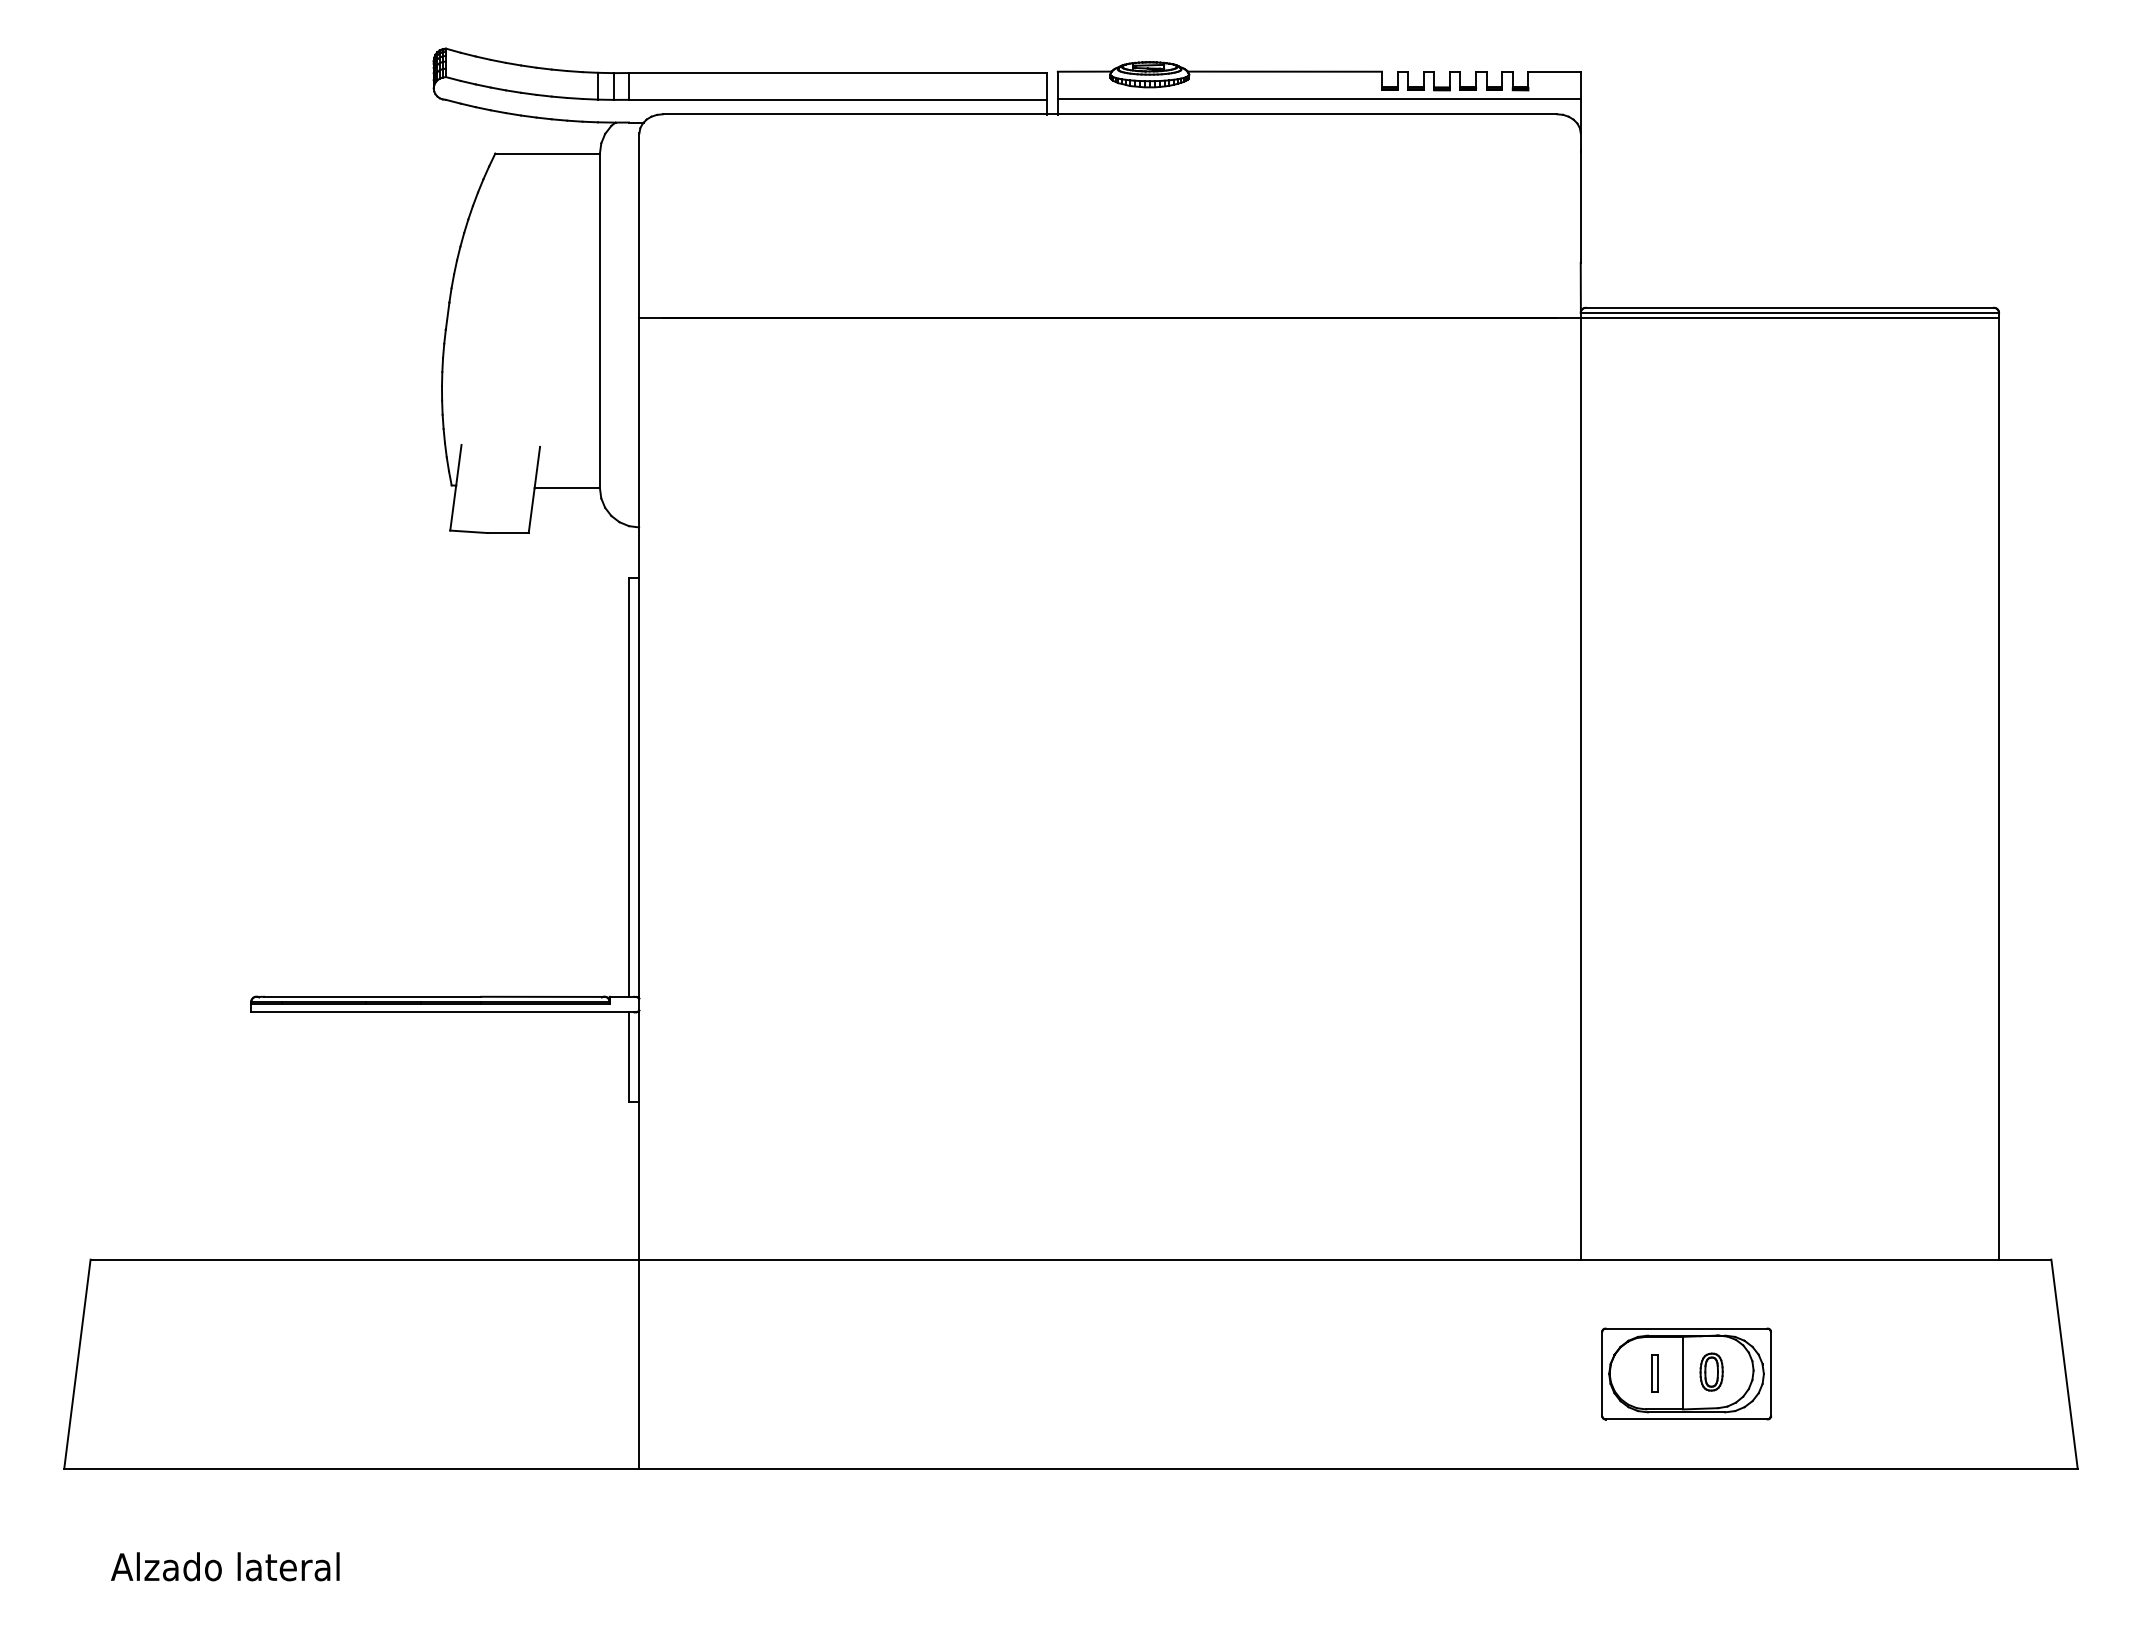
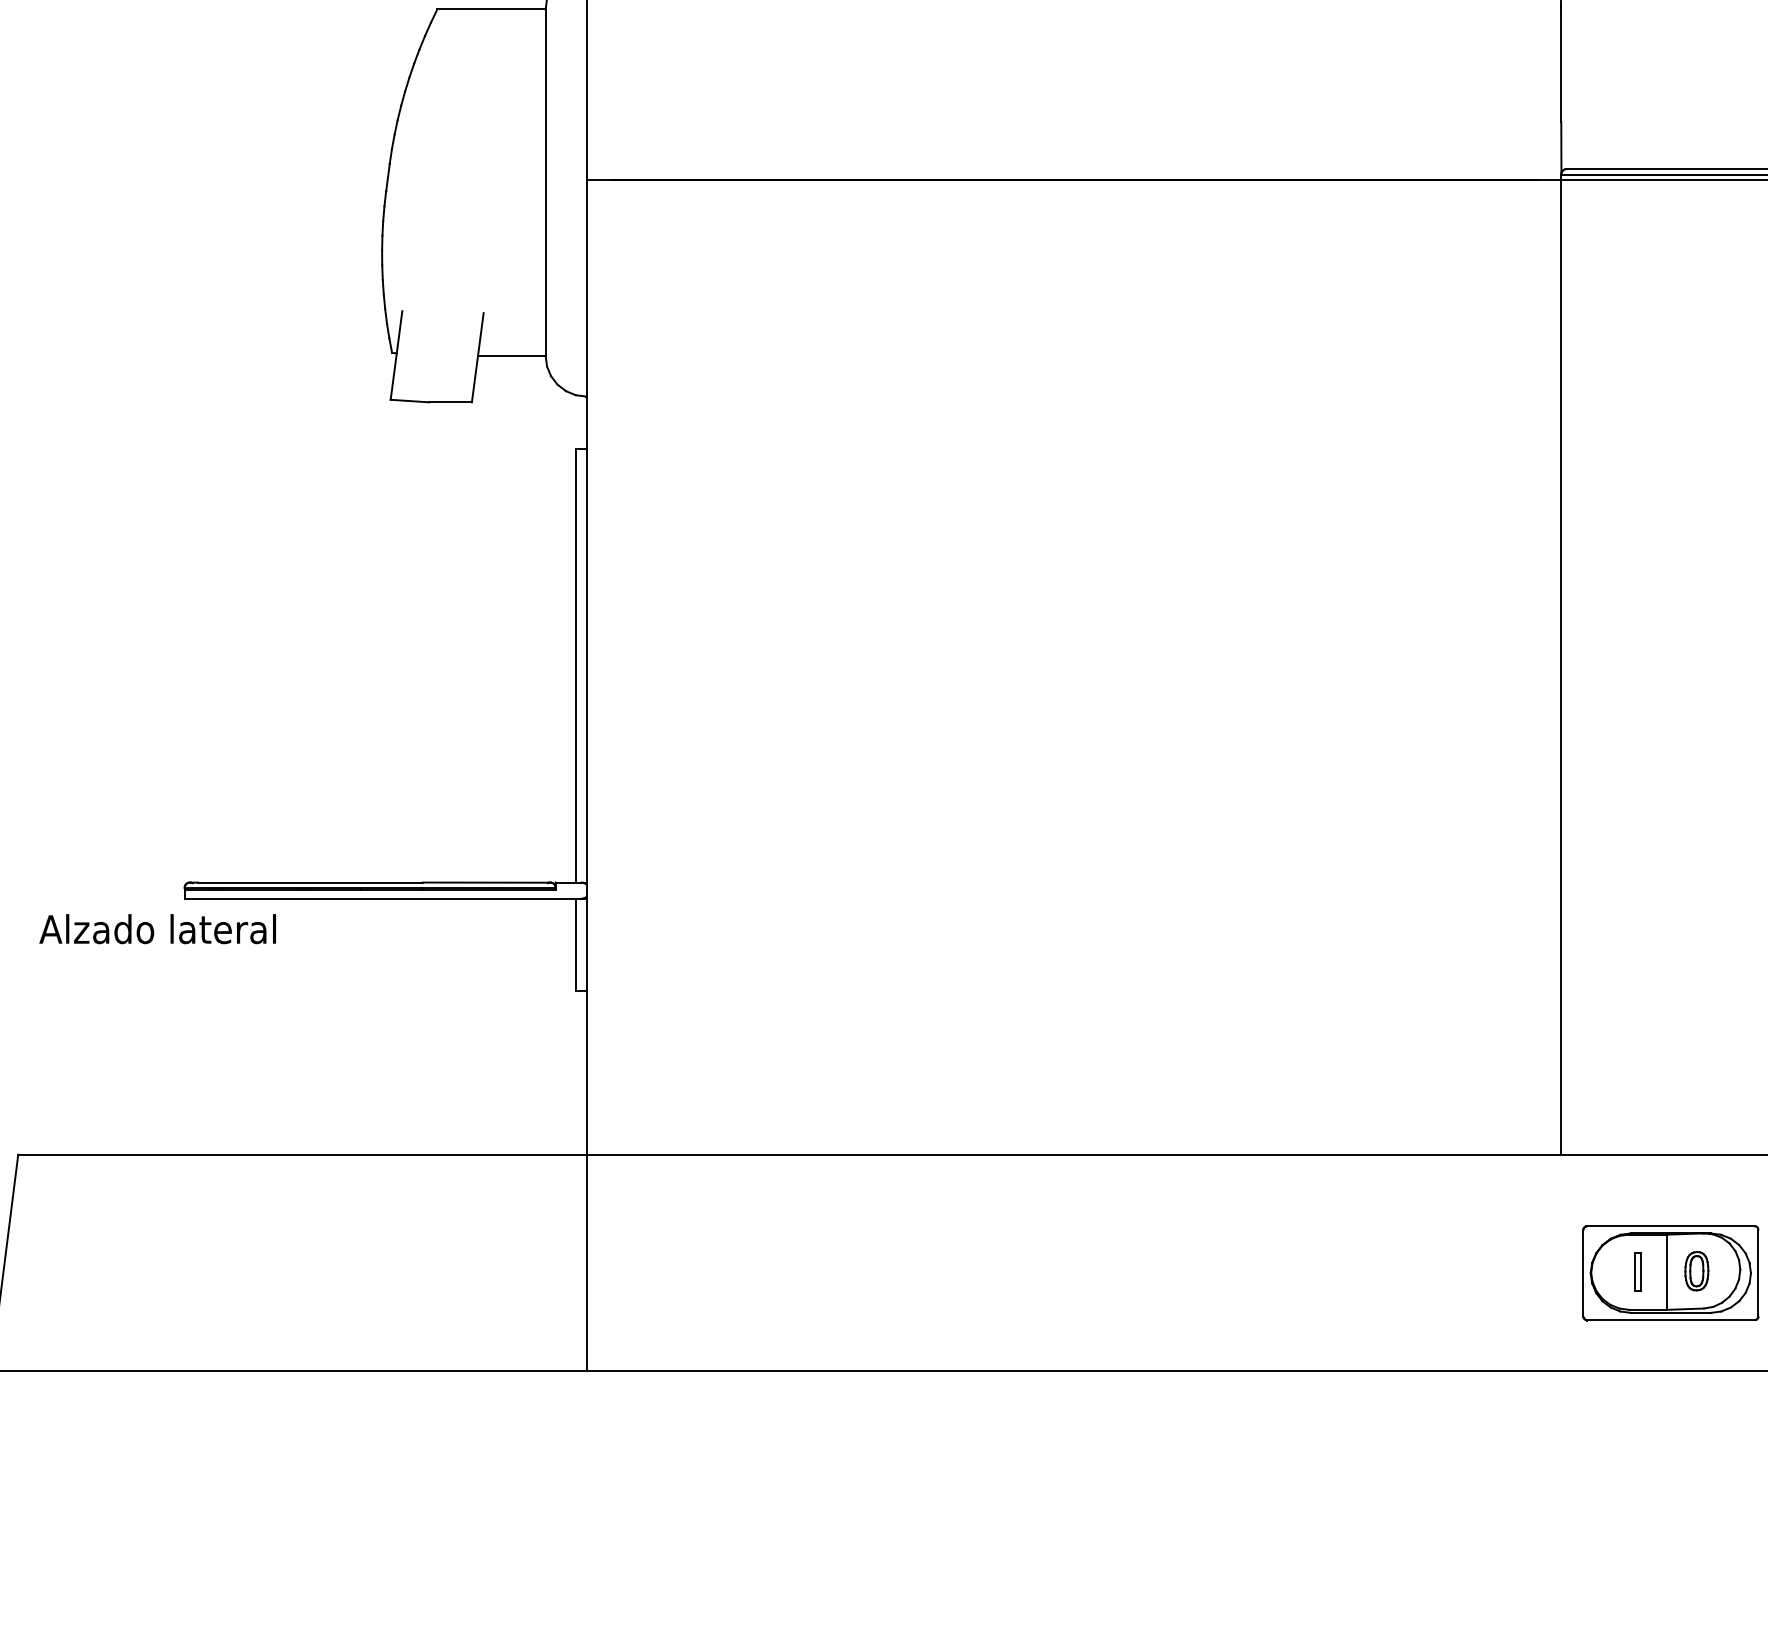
text: (225, 1566) -> (157, 928), moved

